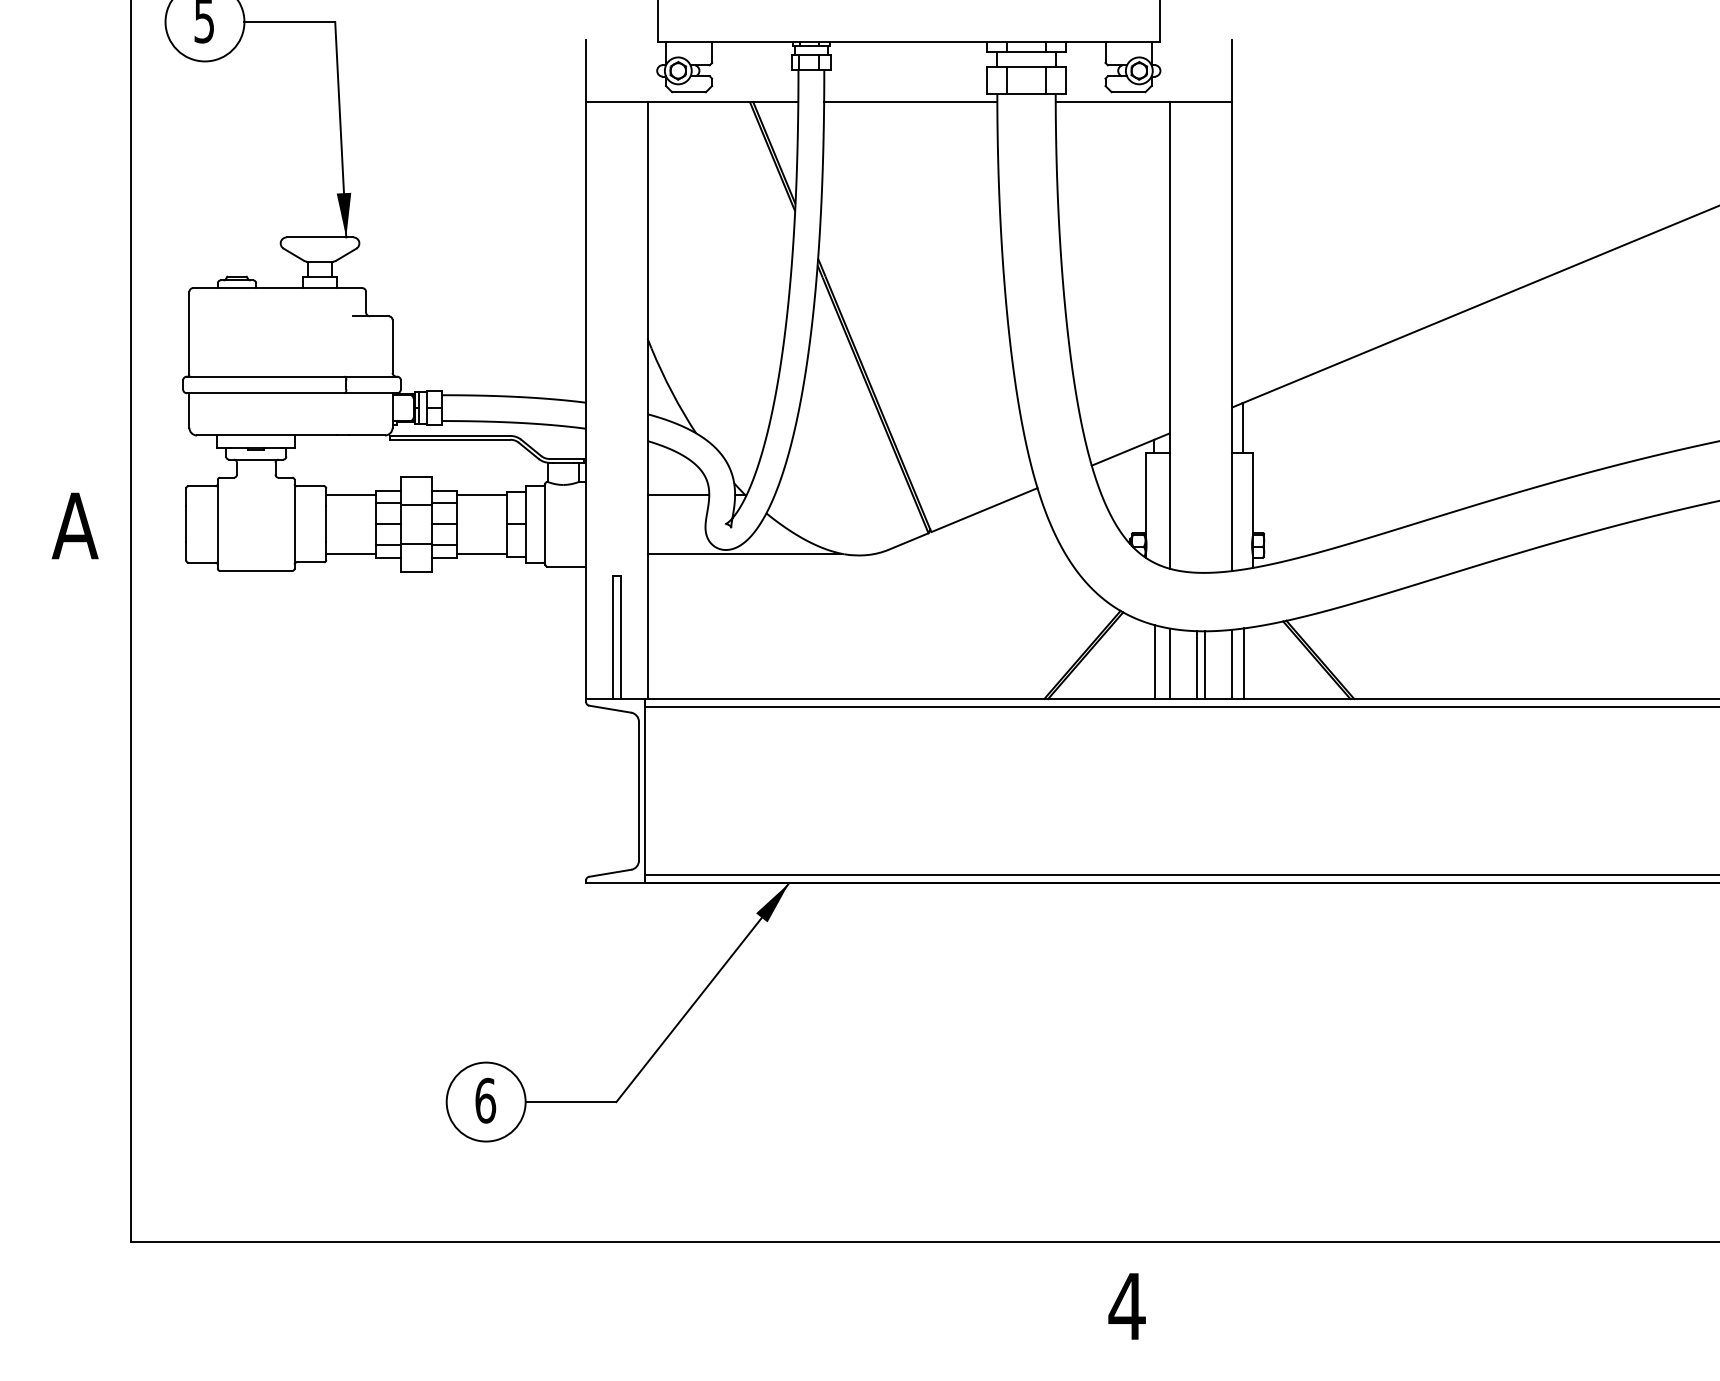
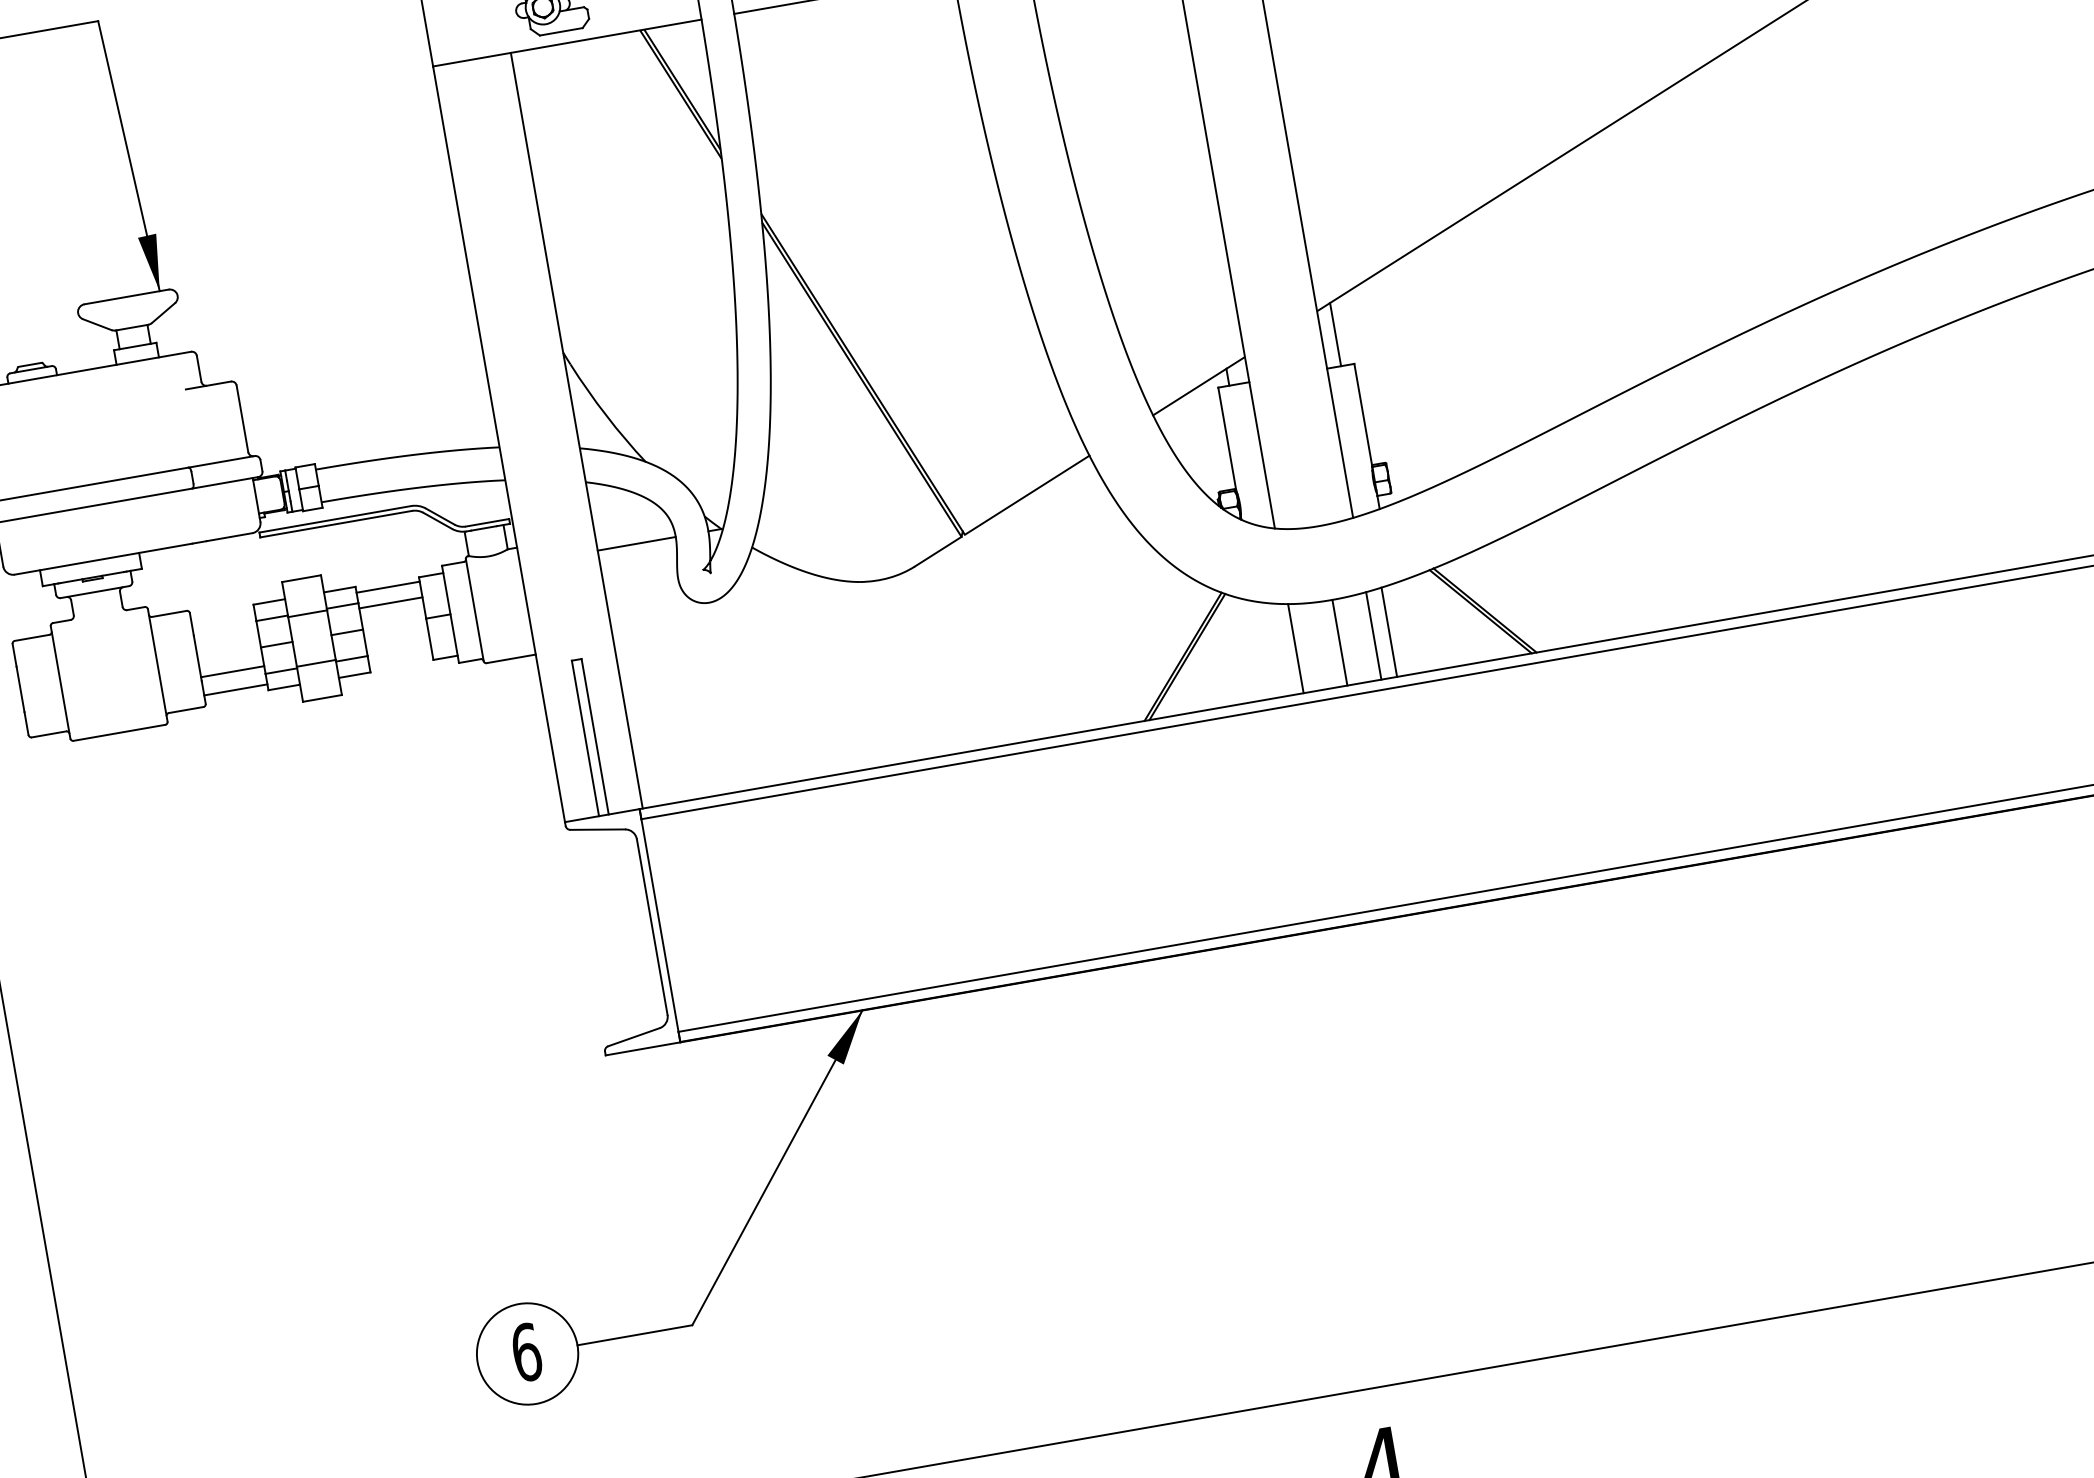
line: (351, 495) -> (233, 672), moved
line: (481, 553) -> (390, 602), moved
line: (743, 553) -> (731, 603), removed
line: (1154, 662) -> (1275, 650), removed
line: (1196, 665) -> (1329, 644), removed

